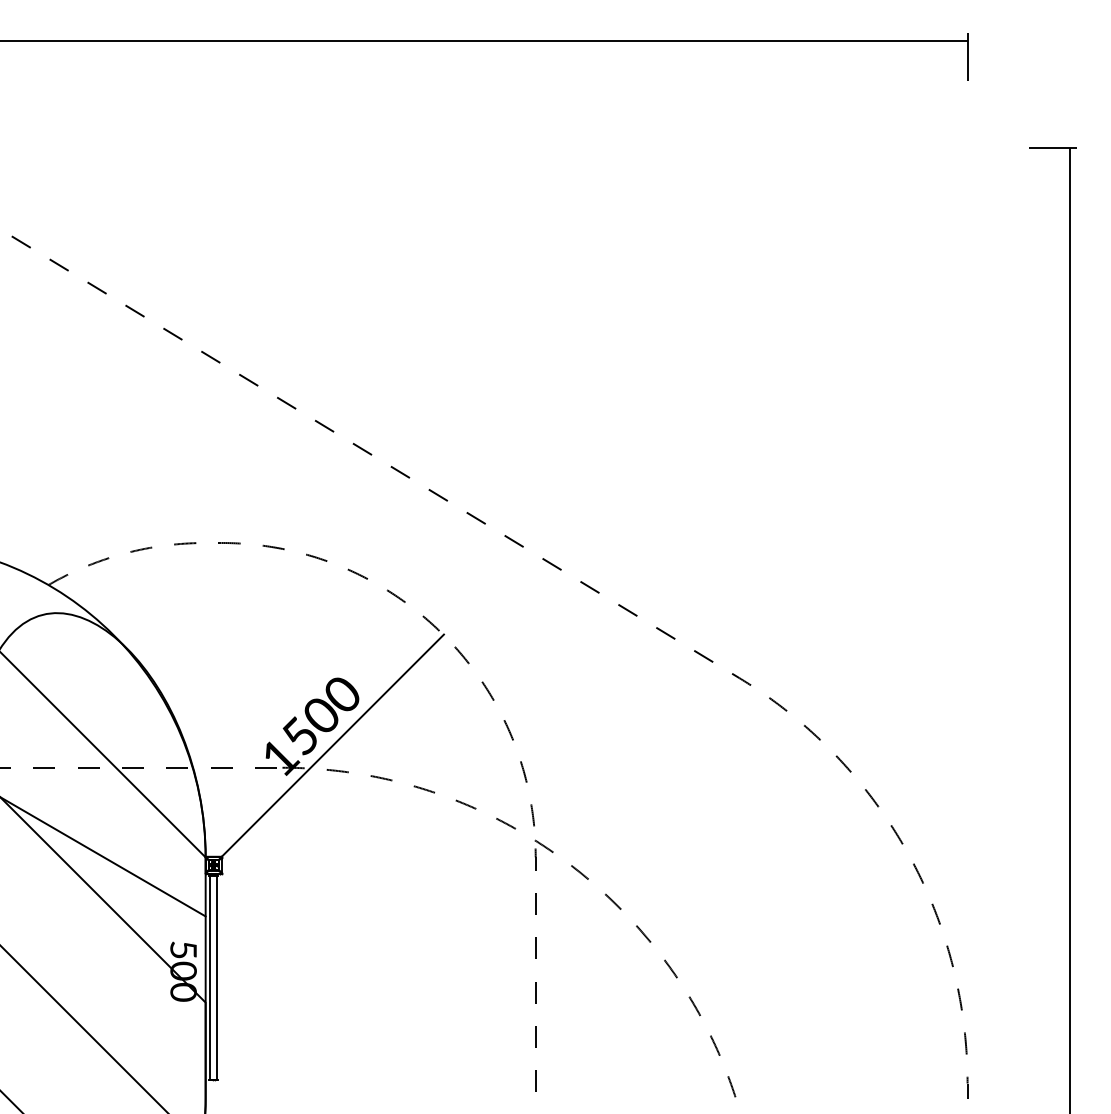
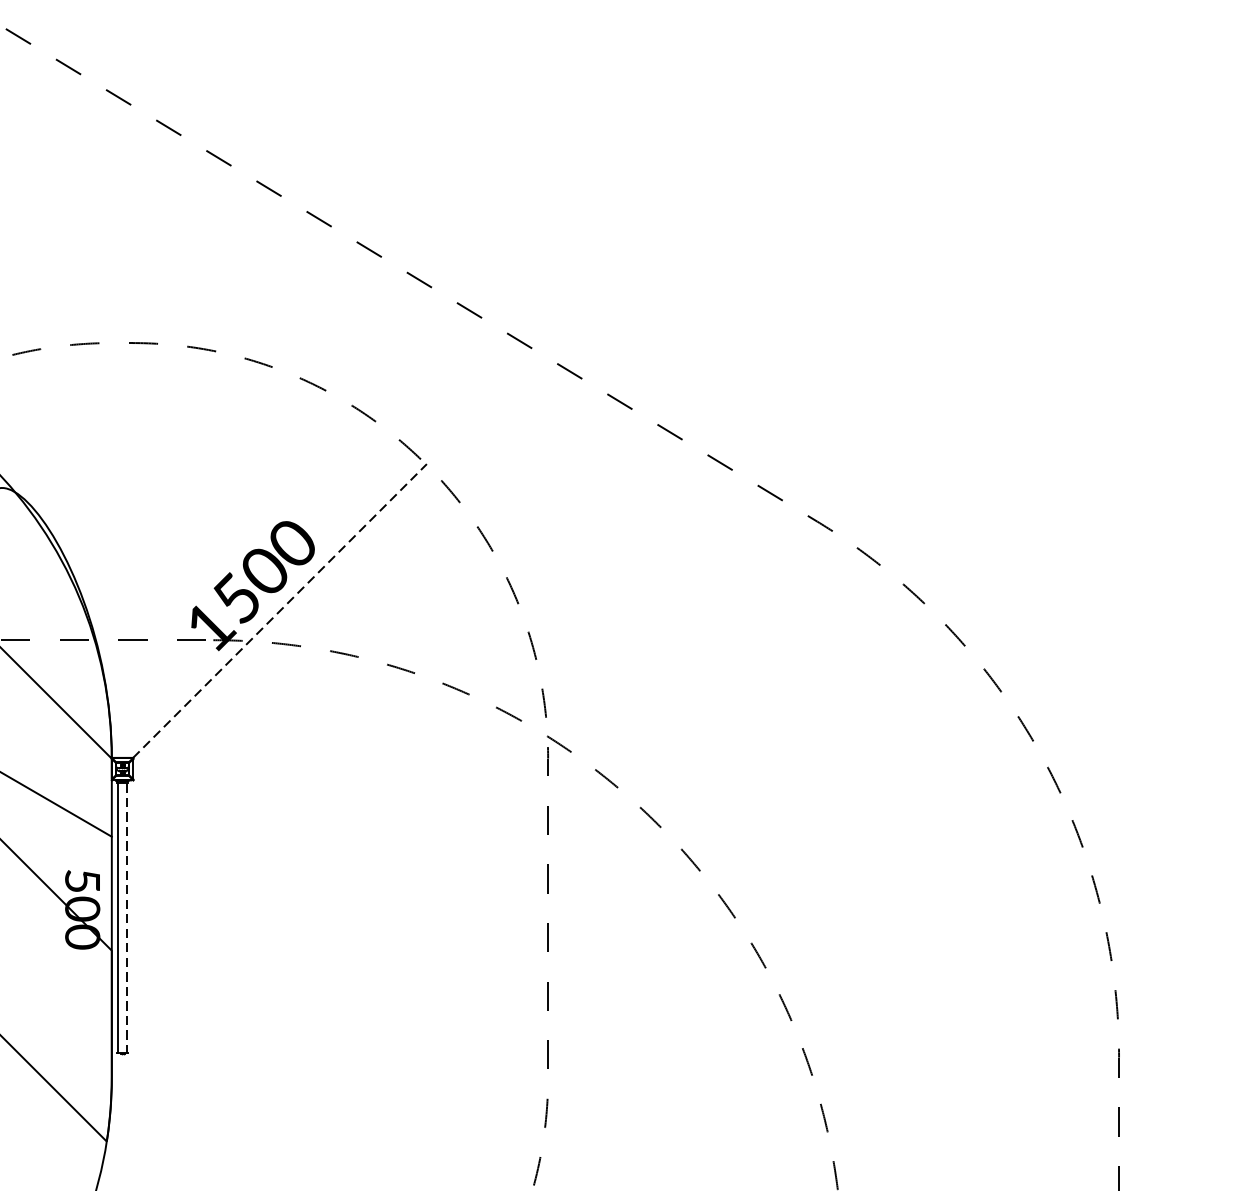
line: (333, 745) -> (280, 610), solid -> dashed
line: (217, 977) -> (127, 917), solid -> dashed

